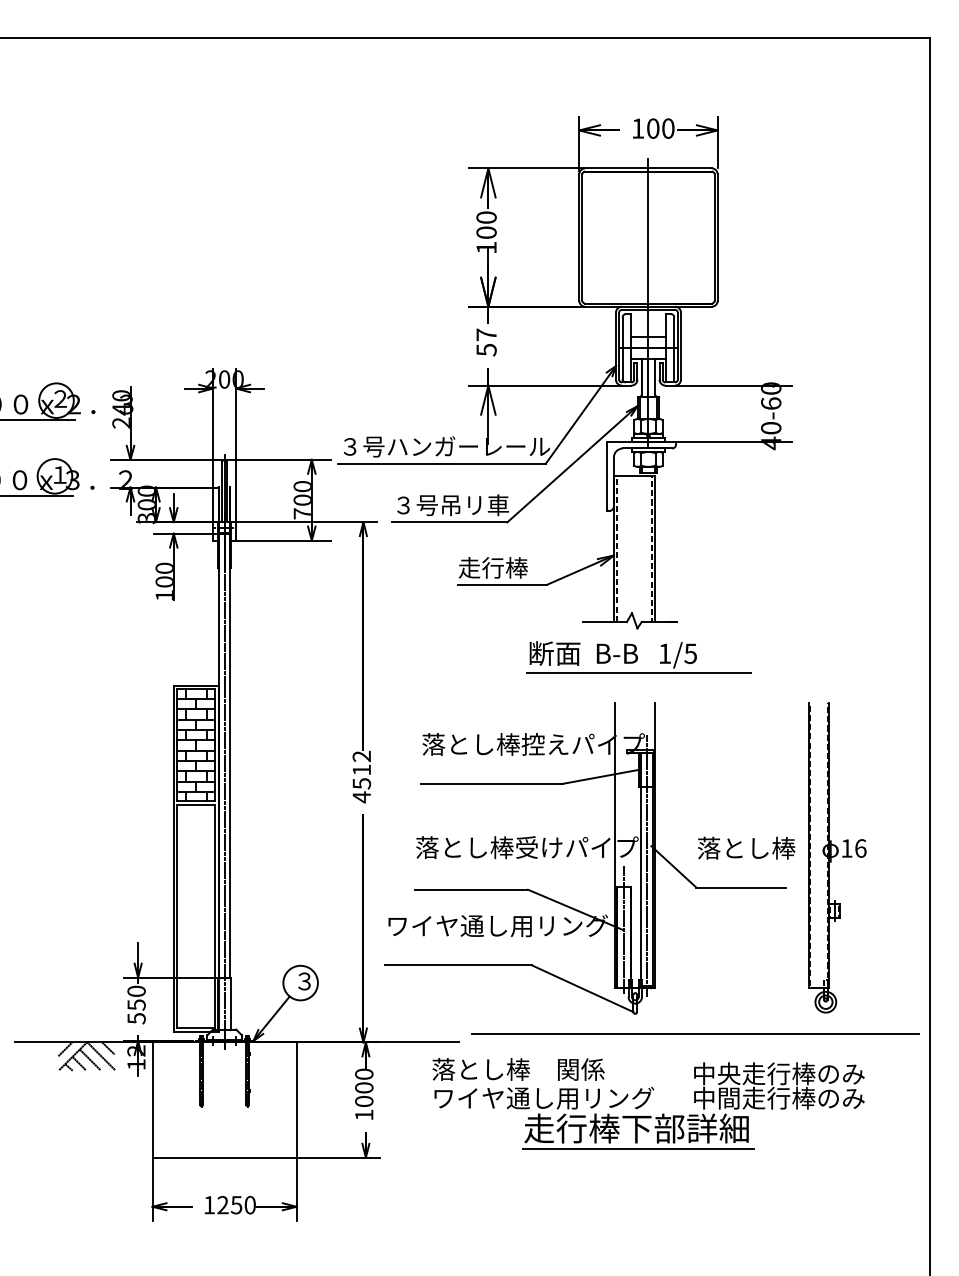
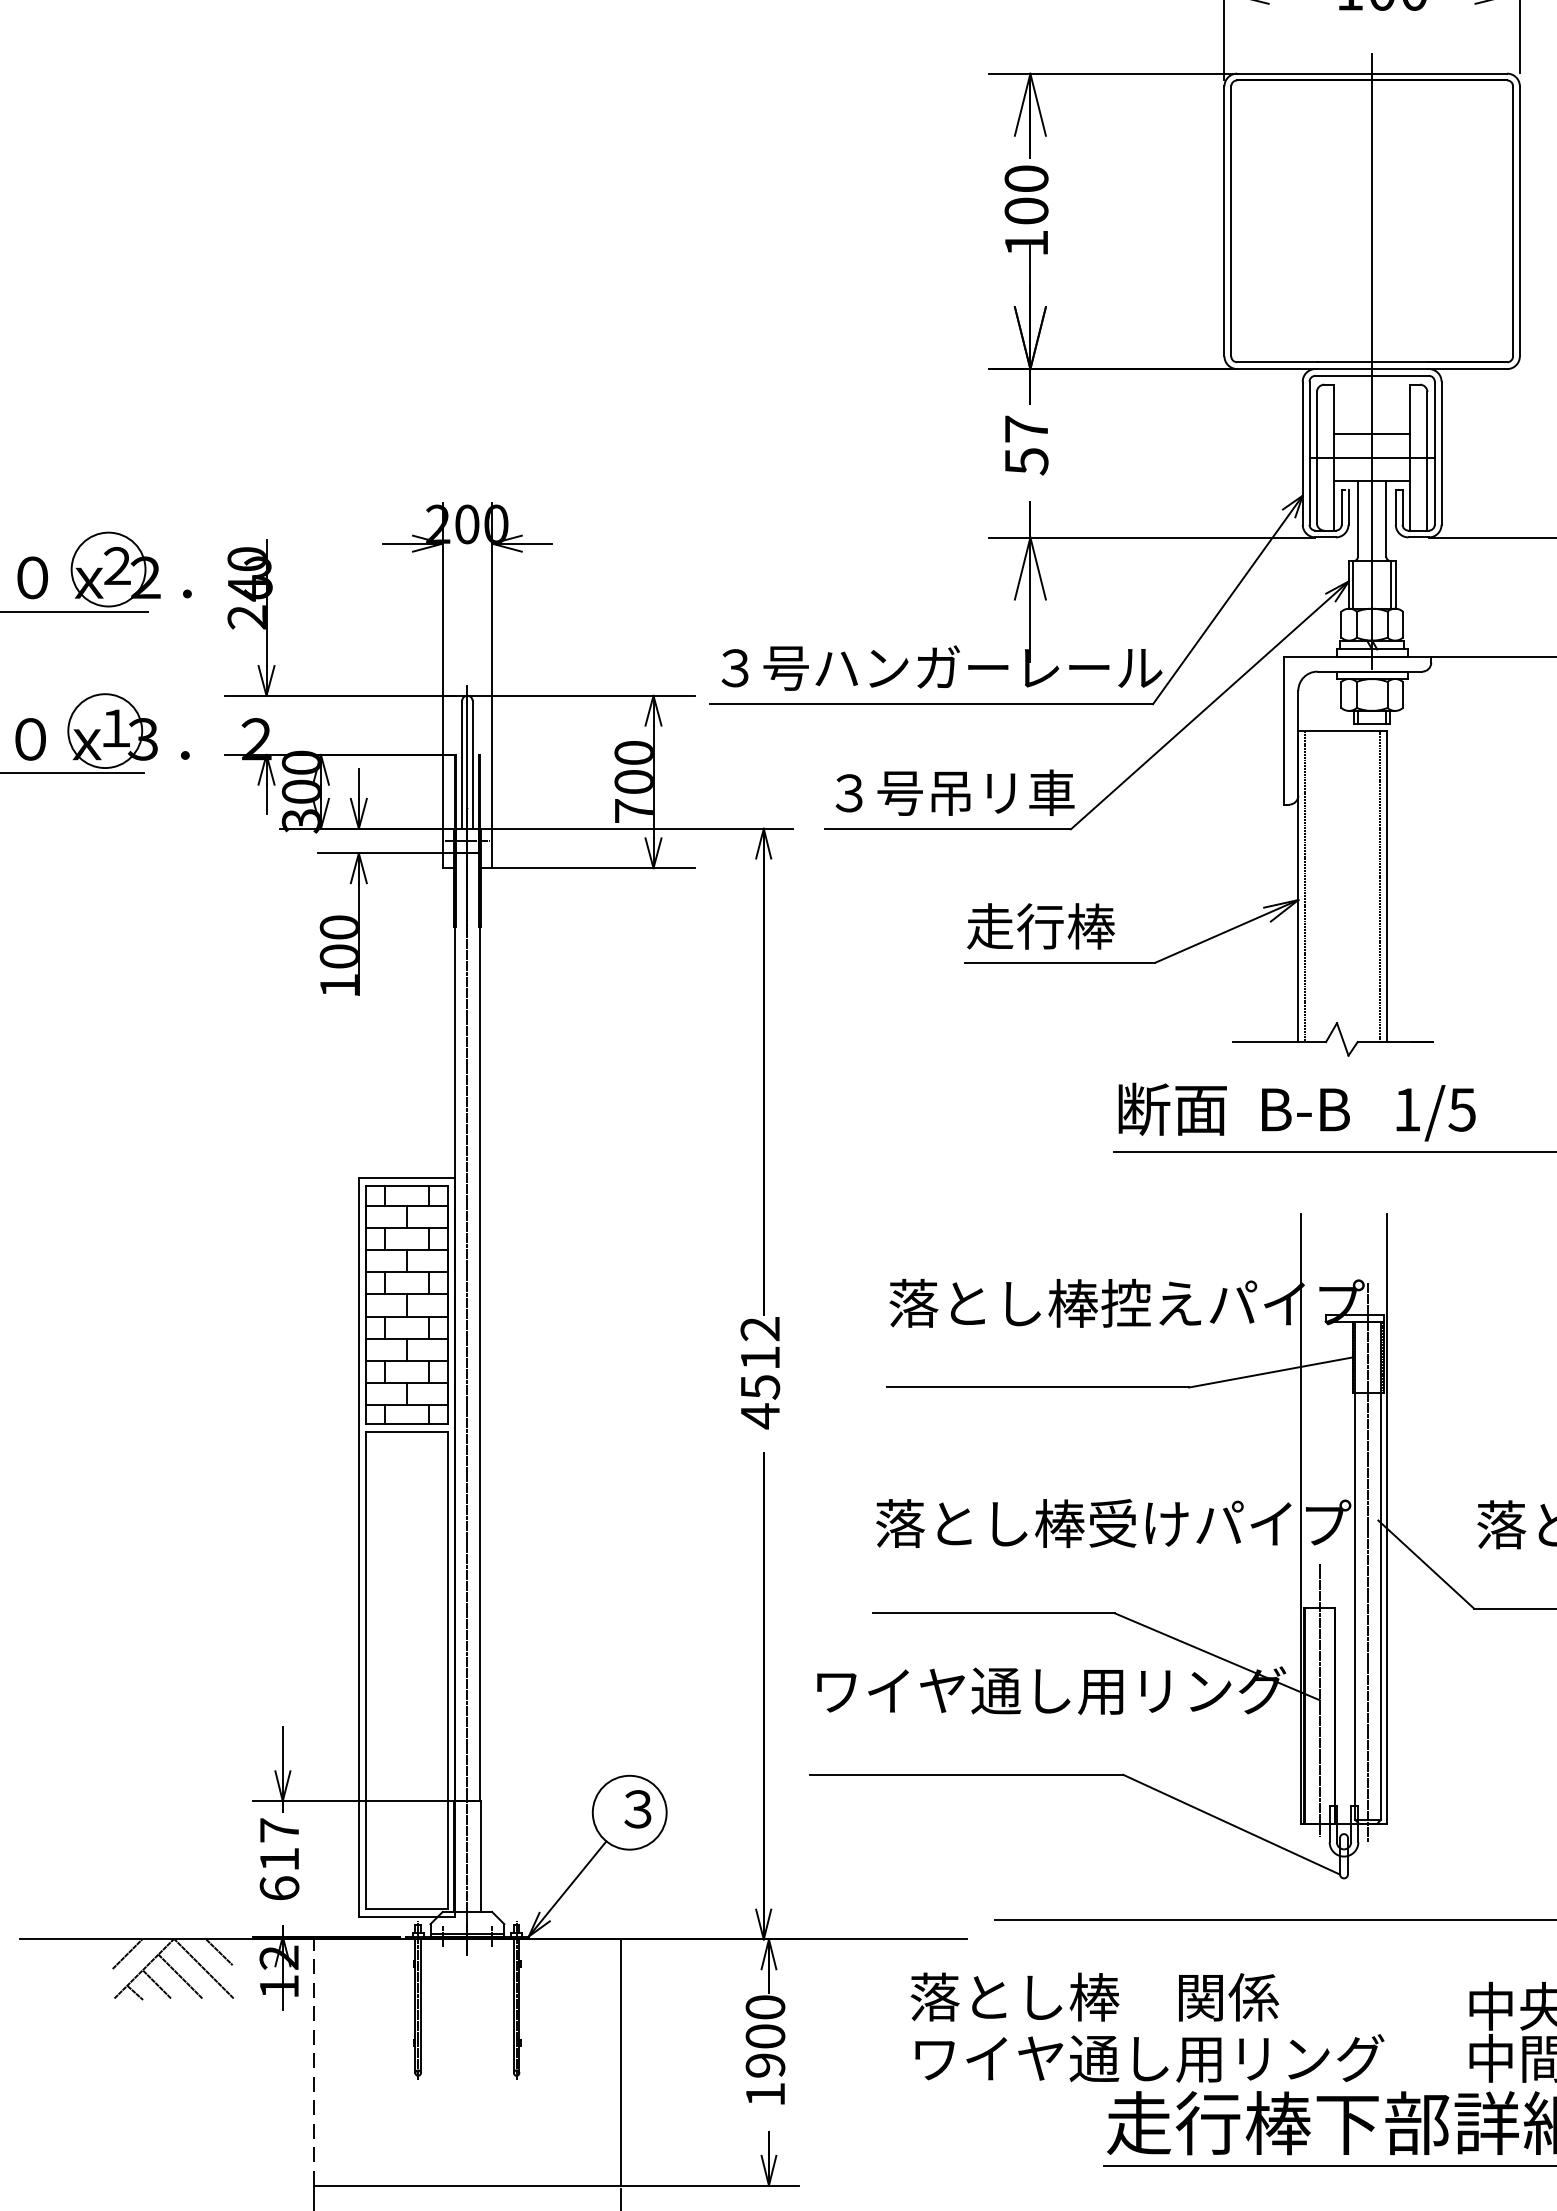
text: (136, 1004) -> (279, 1858), 550 -> 617
line: (152, 1100) -> (313, 2063), solid -> dashed
text: (364, 1101) -> (765, 2065), 1000 -> 1900

